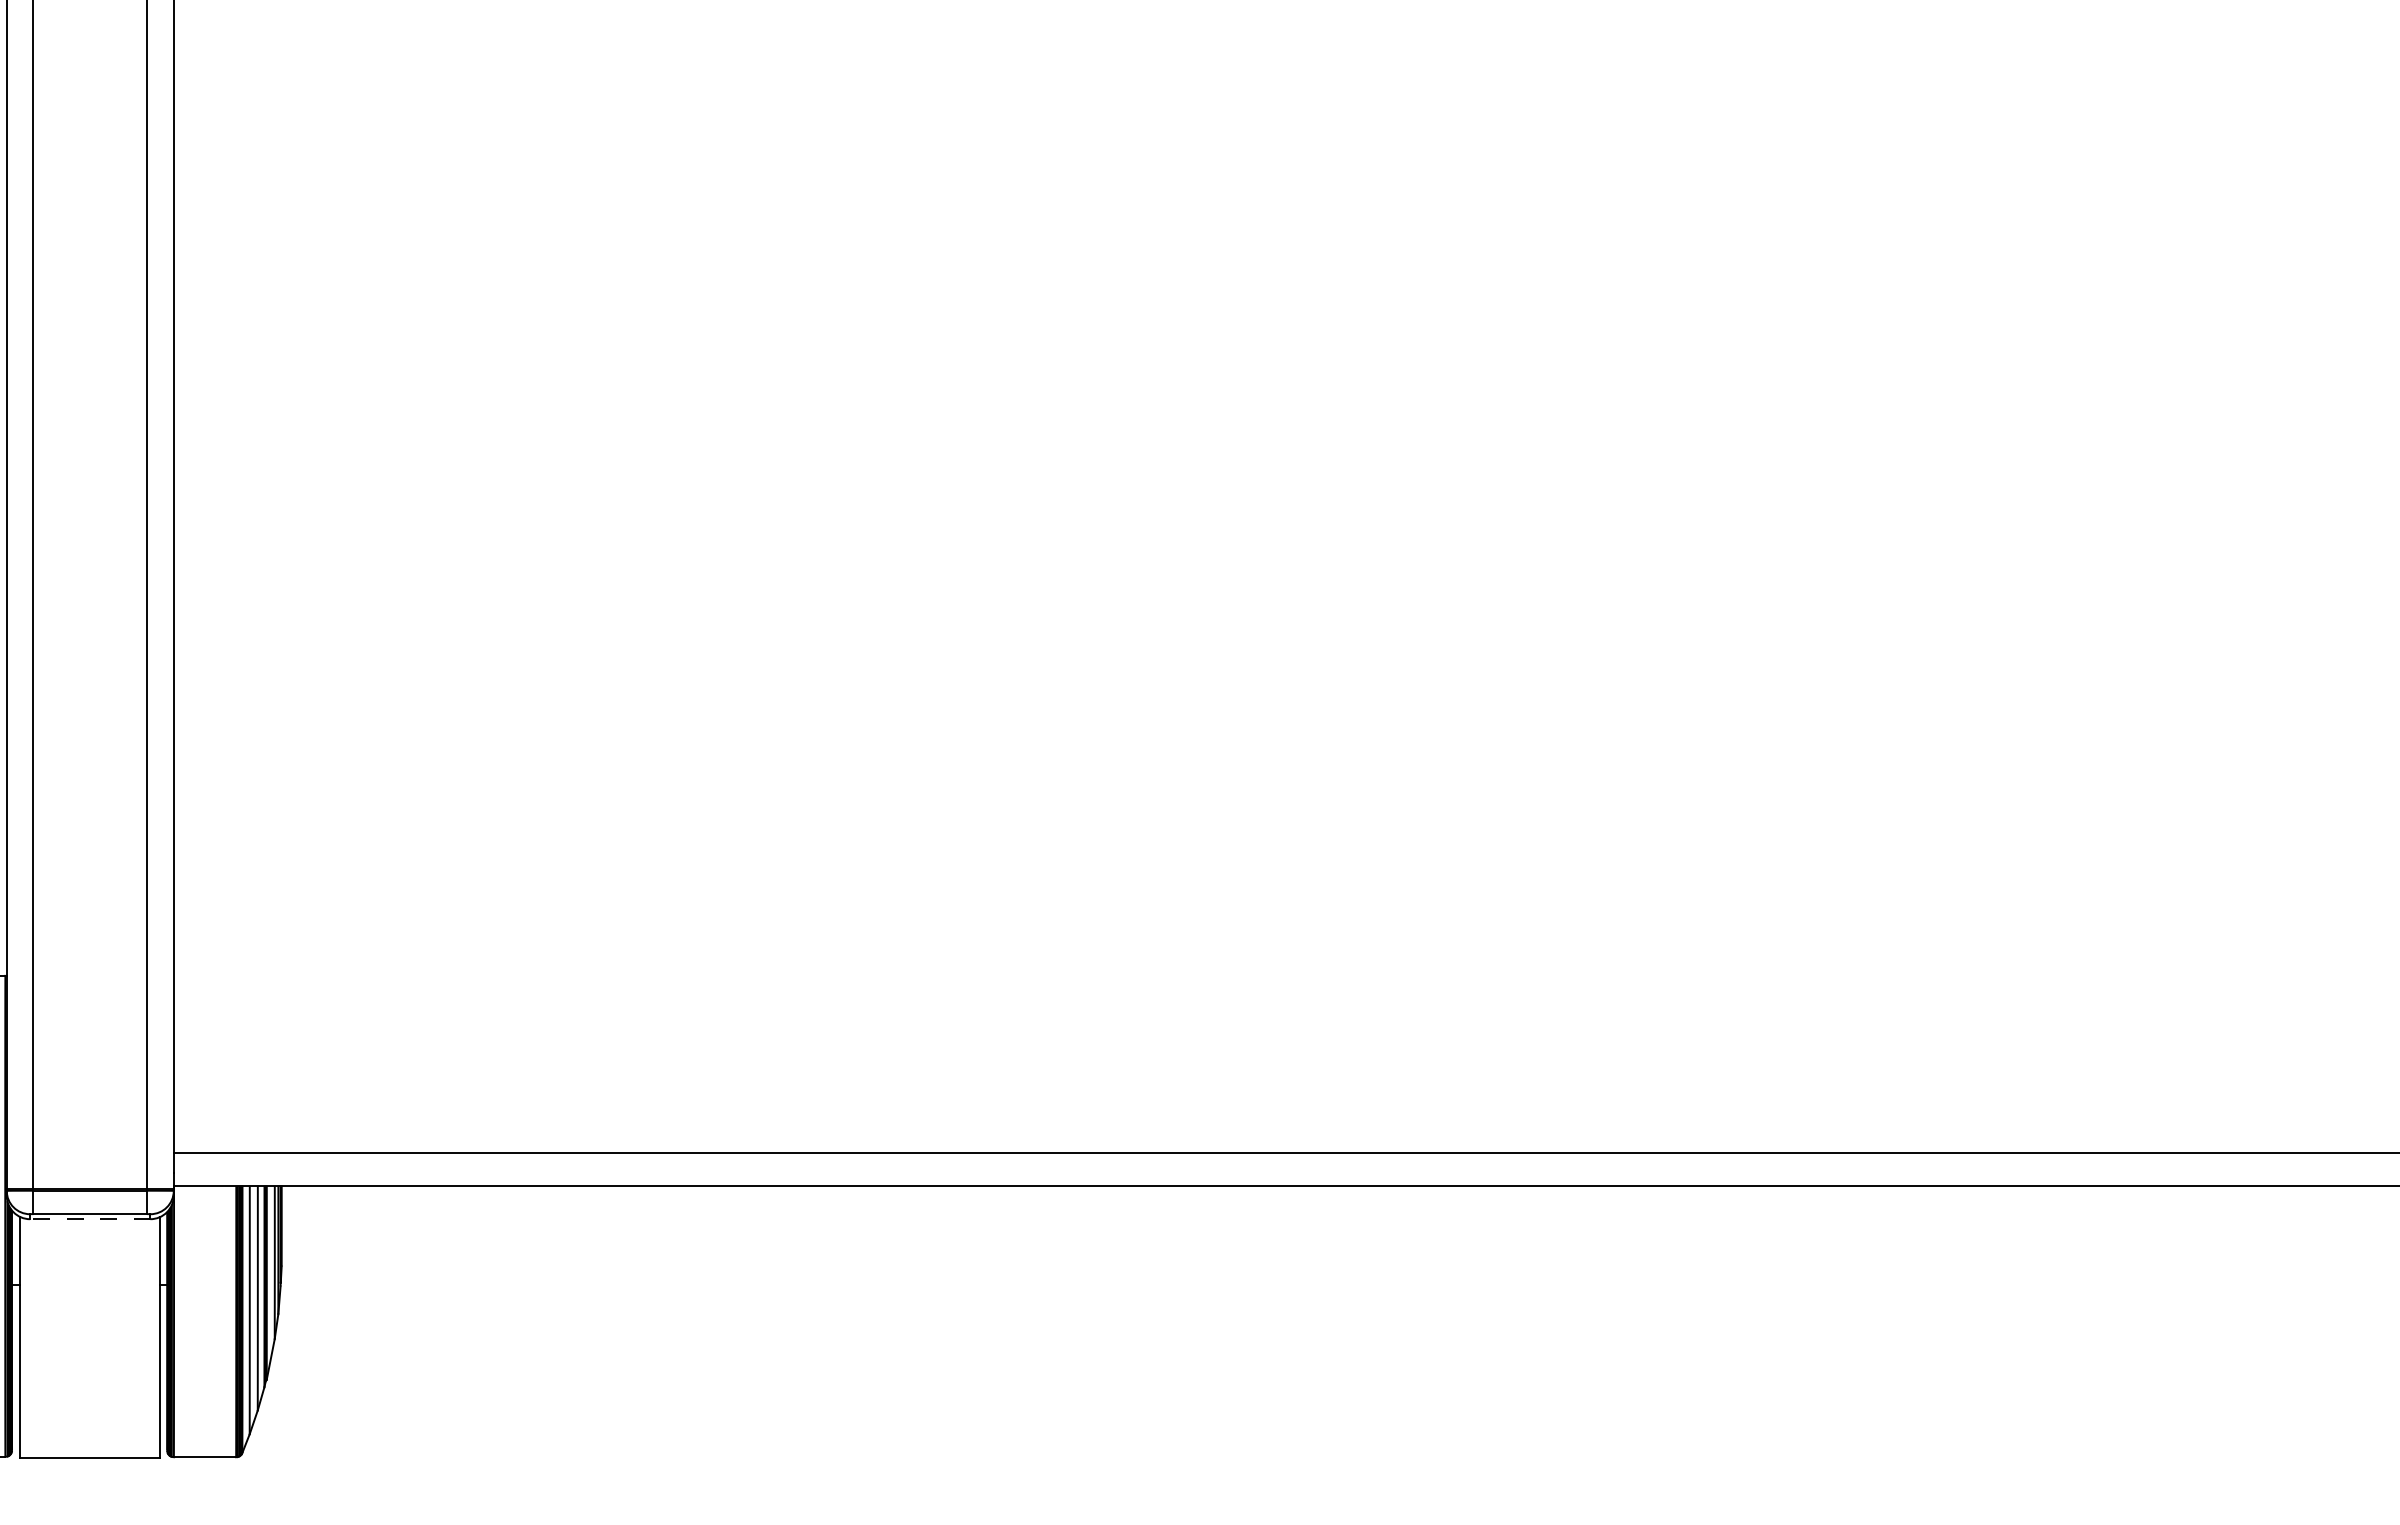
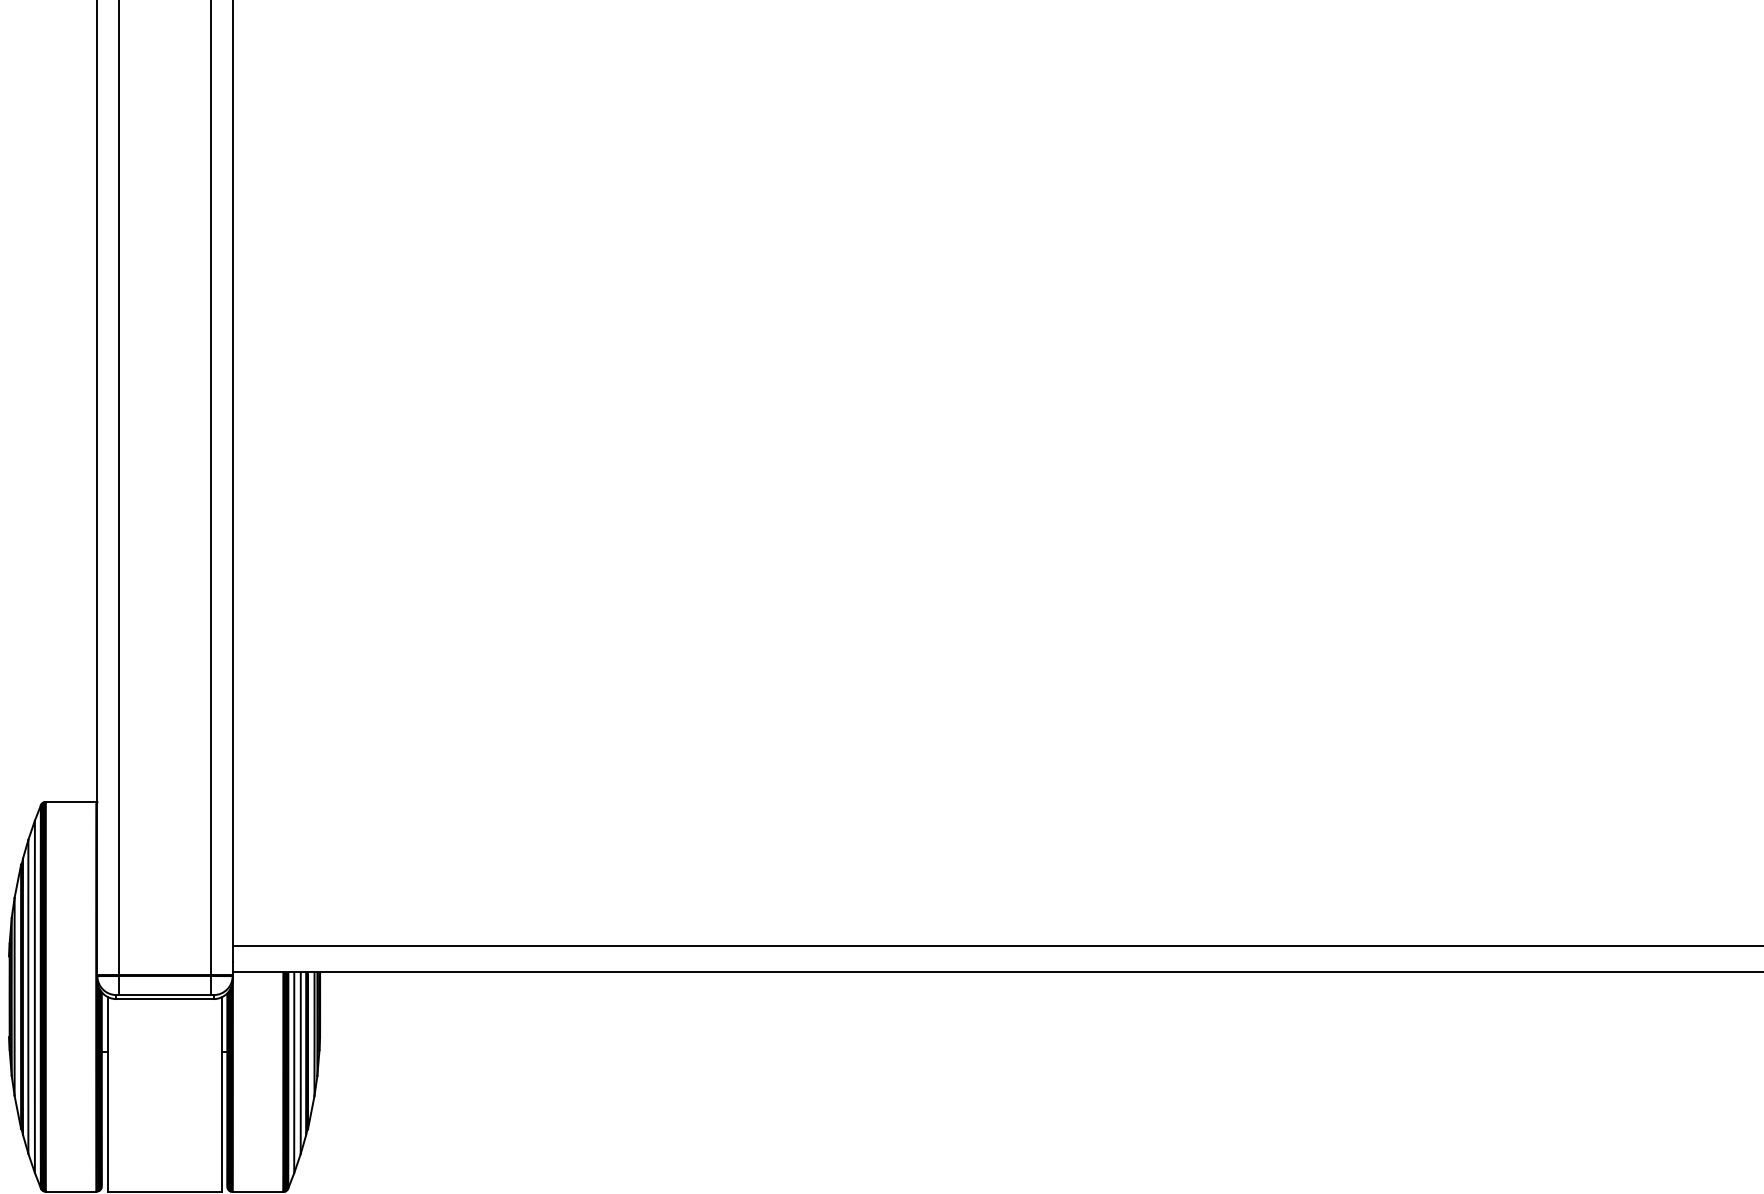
line: (89, 1219) -> (164, 999), dashed -> solid

